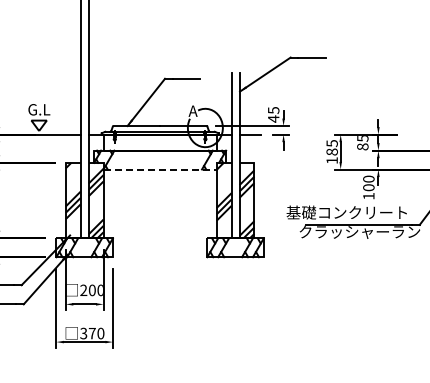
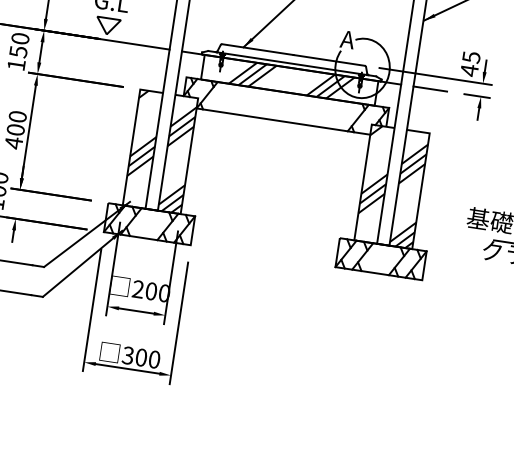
hatch: (161, 142) -> (291, 80), added
line: (160, 169) -> (284, 121), dashed -> solid
text: (91, 333) -> (140, 357), 370 -> 300

